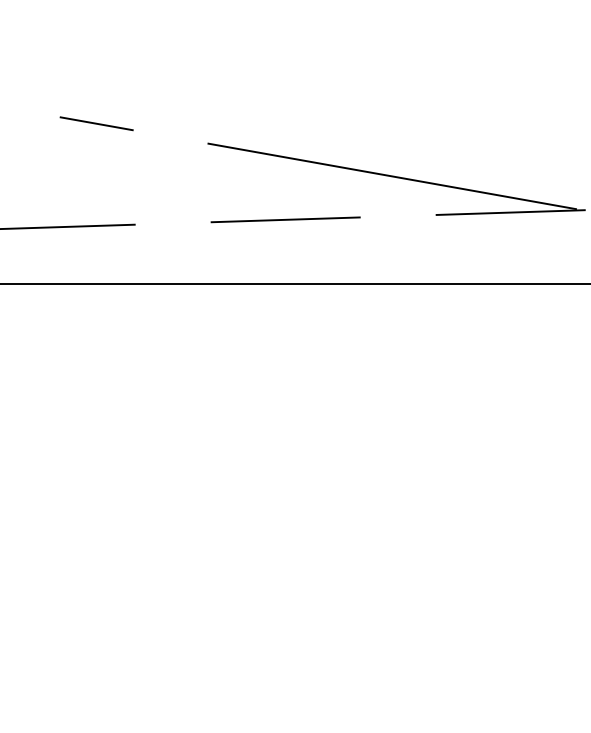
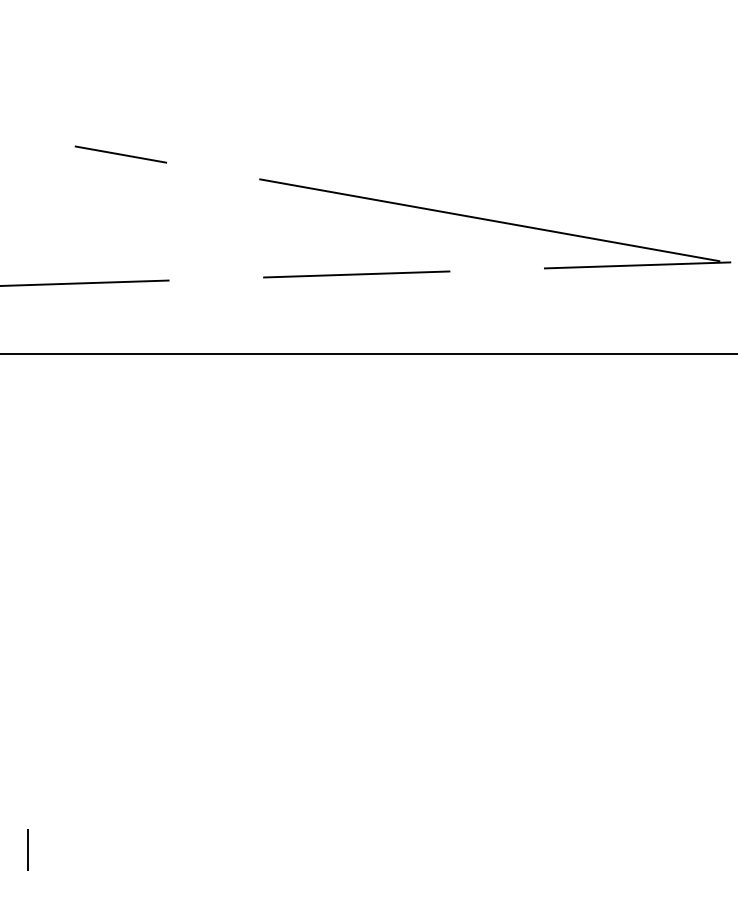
line: (21, 680) -> (27, 849), added

